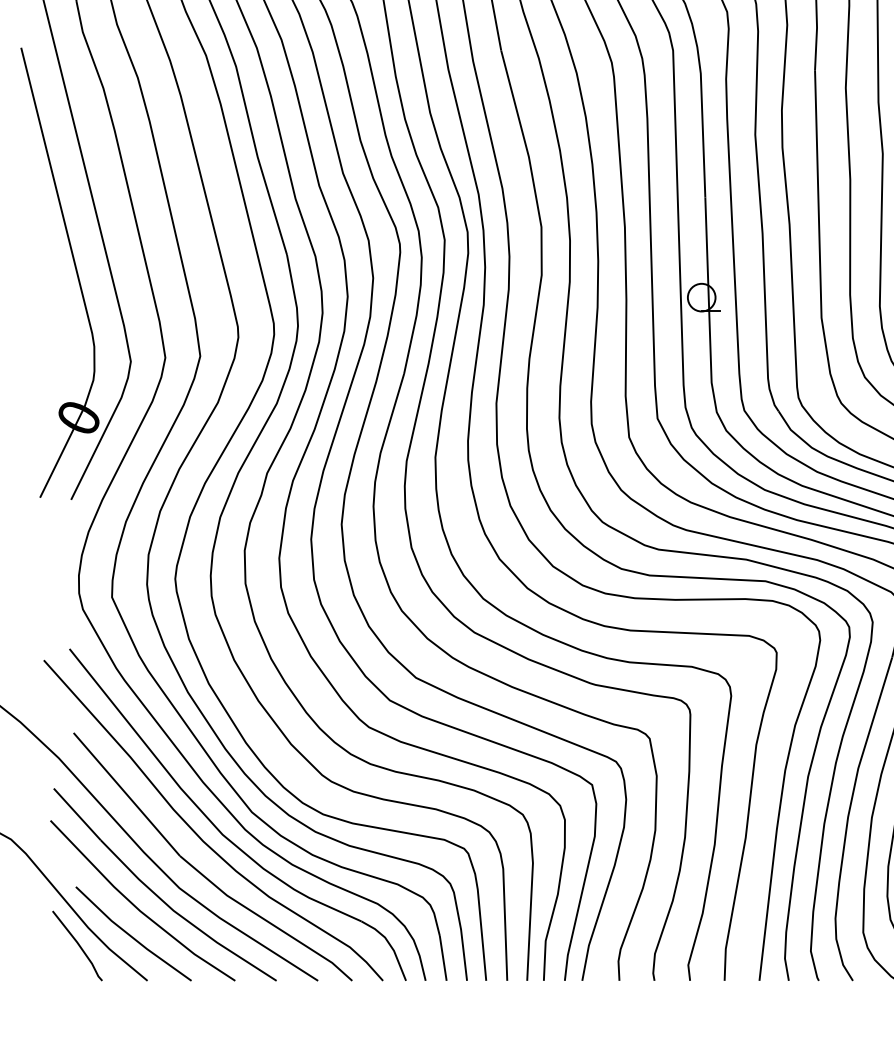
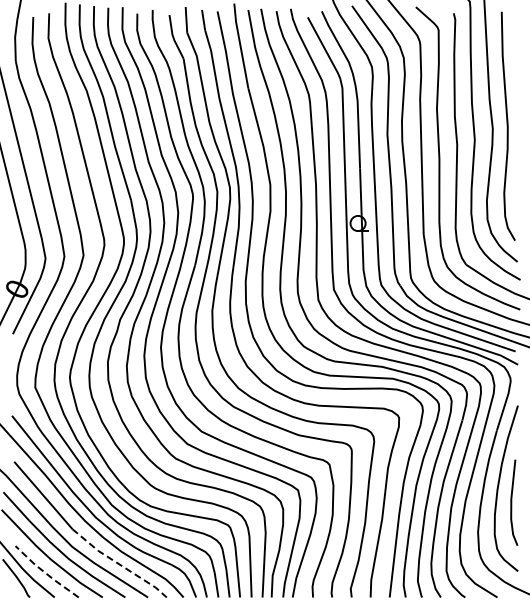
line: (265, 920) -> (119, 564), solid -> dashed
line: (130, 936) -> (45, 573), solid -> dashed

